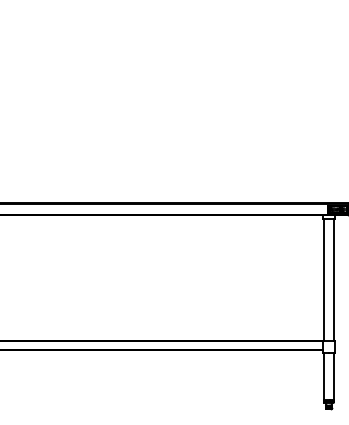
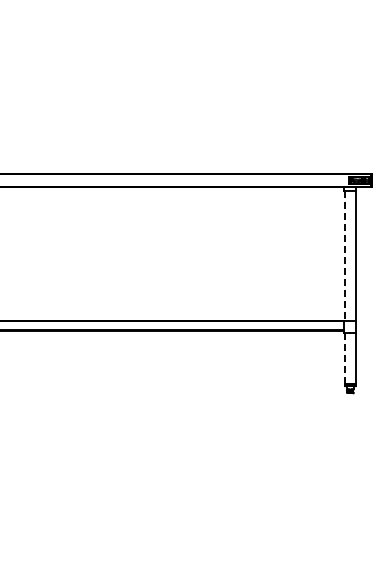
line: (324, 279) -> (345, 255), solid -> dashed
line: (324, 377) -> (345, 359), solid -> dashed

